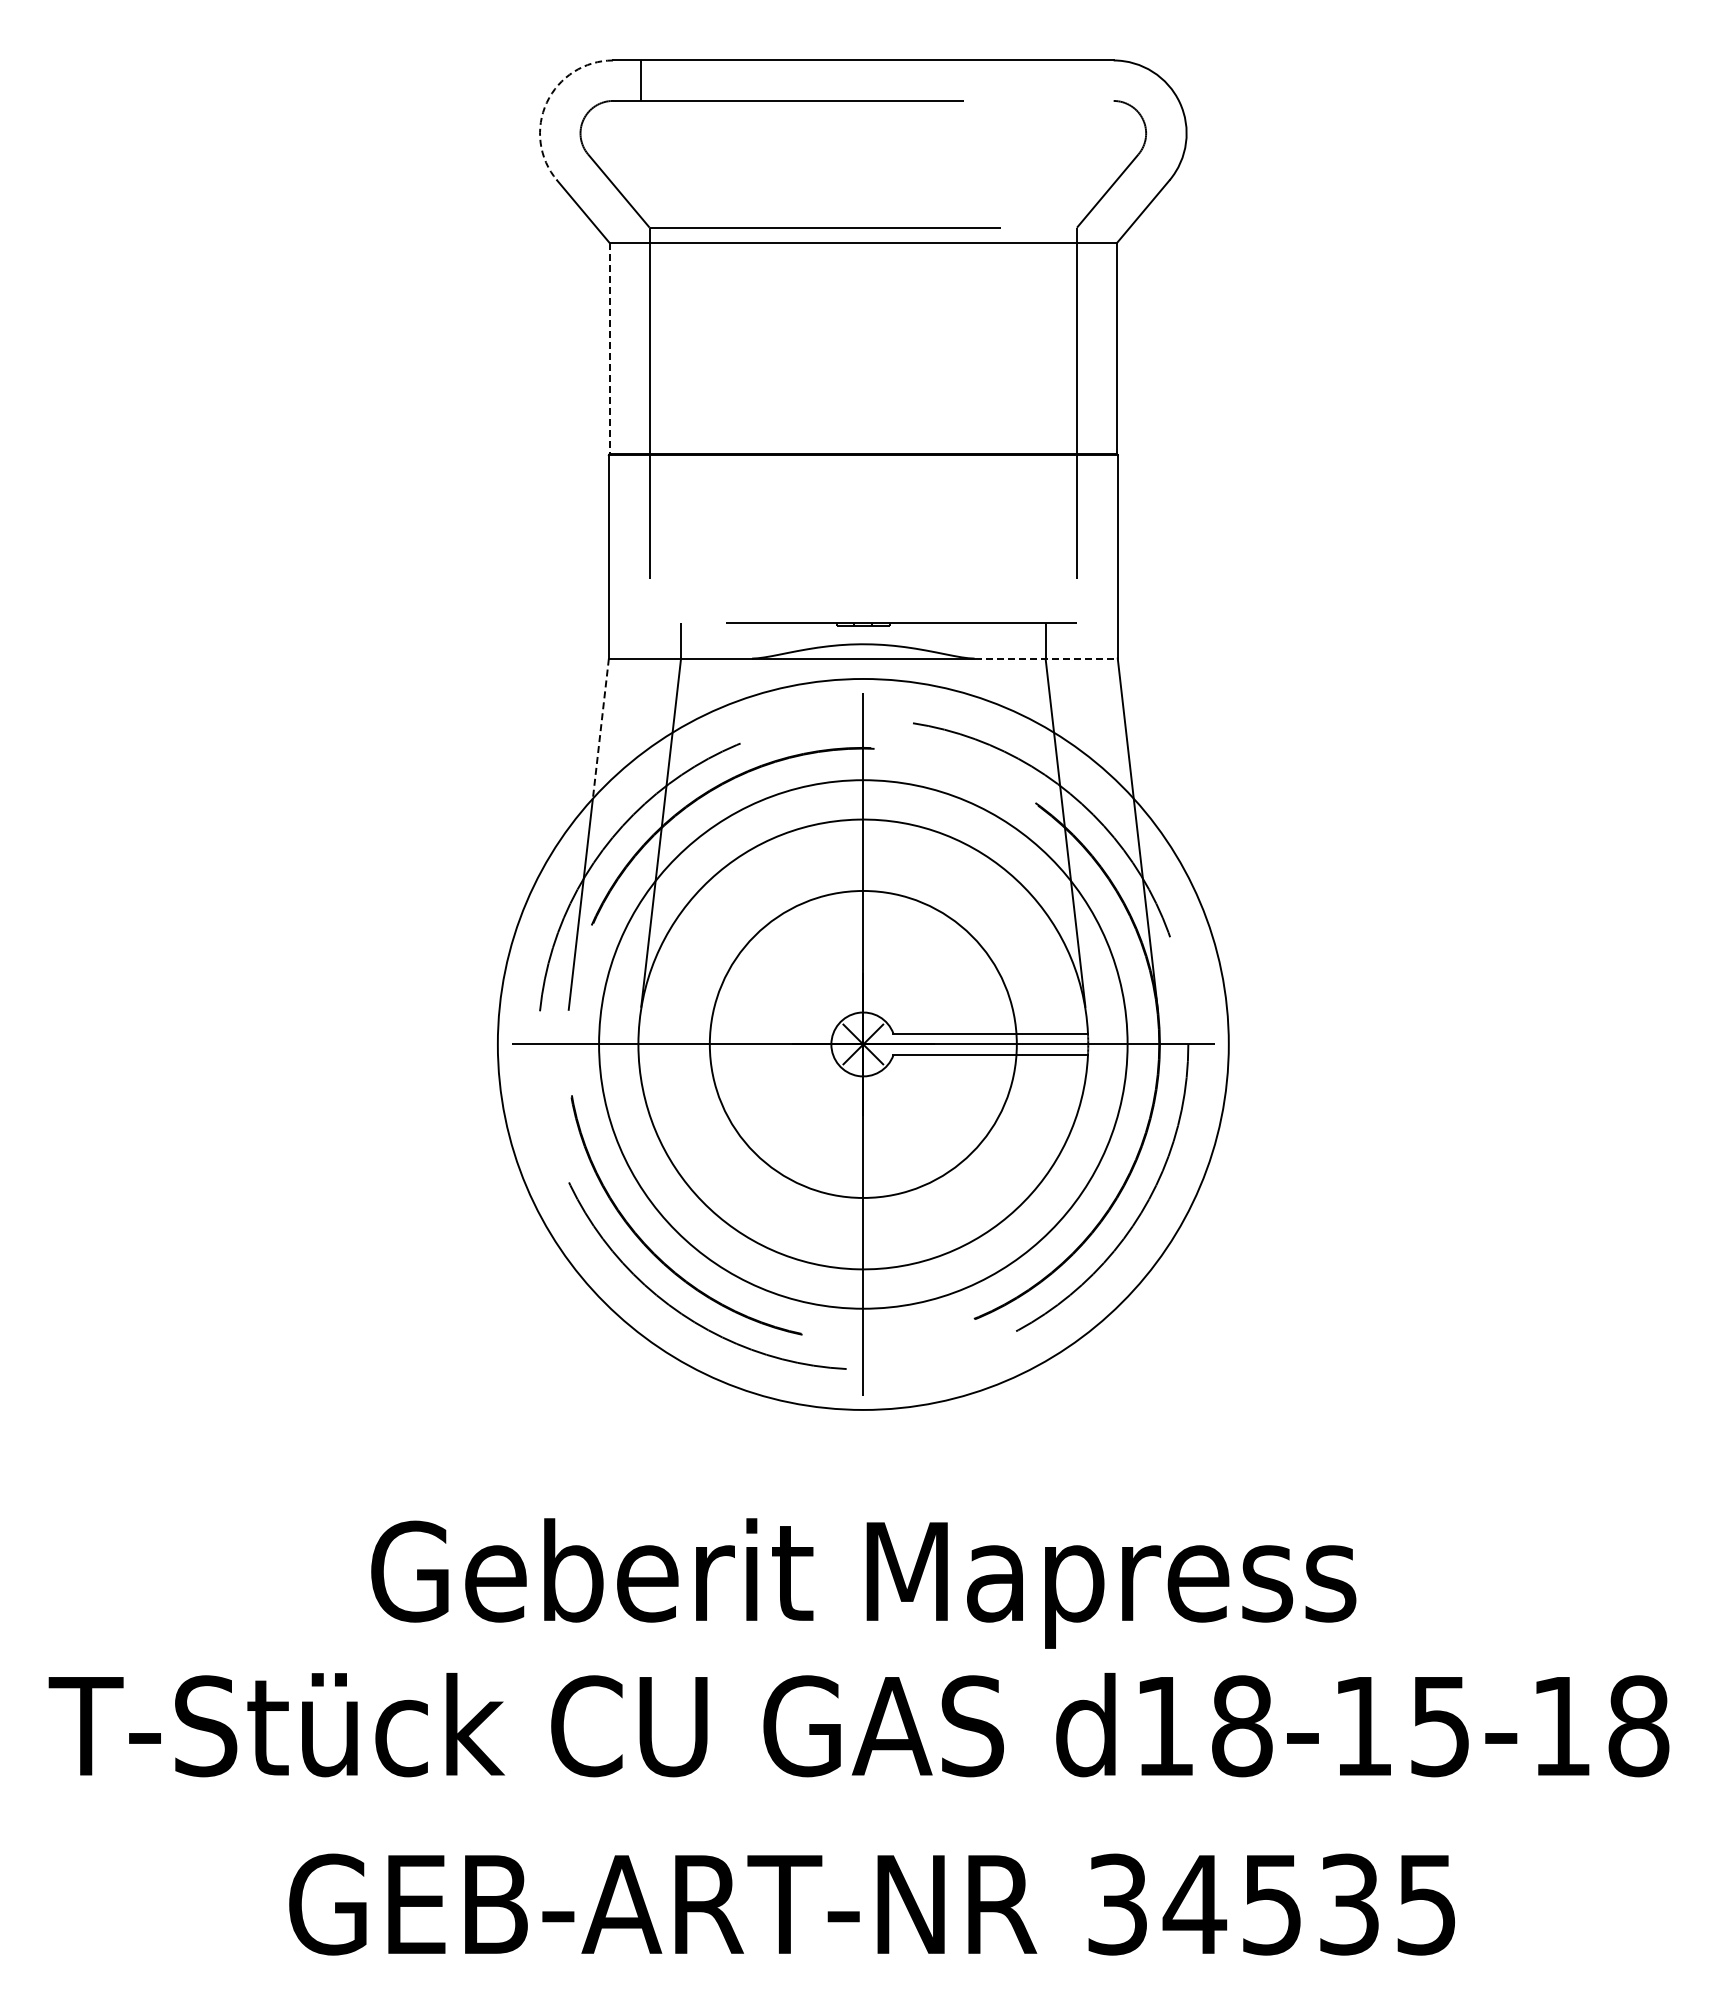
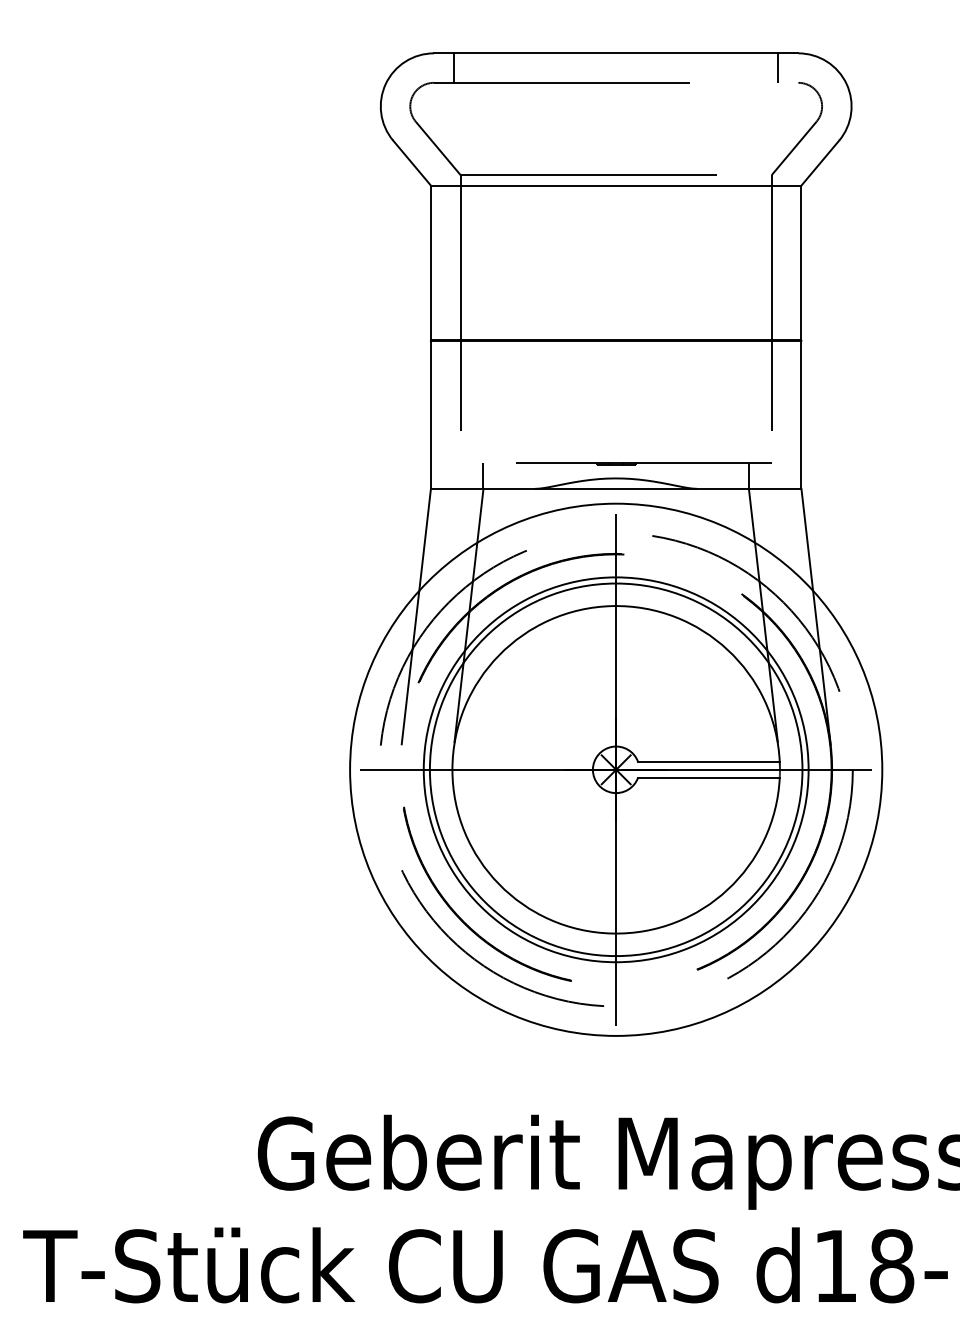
line: (1085, 80) -> (777, 67), added
arc: (546, 102) -> (385, 83), dashed -> solid
line: (609, 348) -> (431, 263), dashed -> solid
line: (1046, 658) -> (749, 488), dashed -> solid
line: (600, 729) -> (424, 540), dashed -> solid
circle: (863, 1044) -> (616, 769), size x1.67

